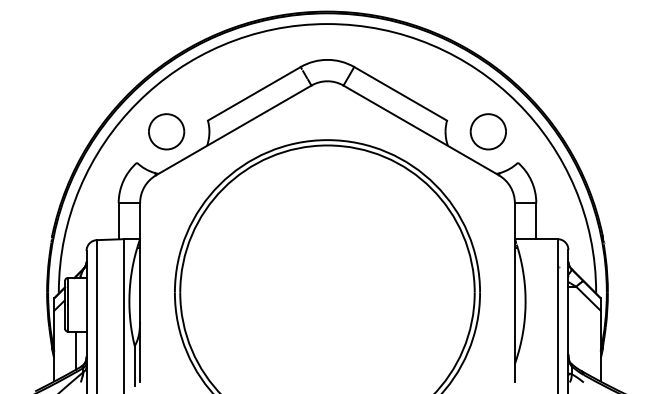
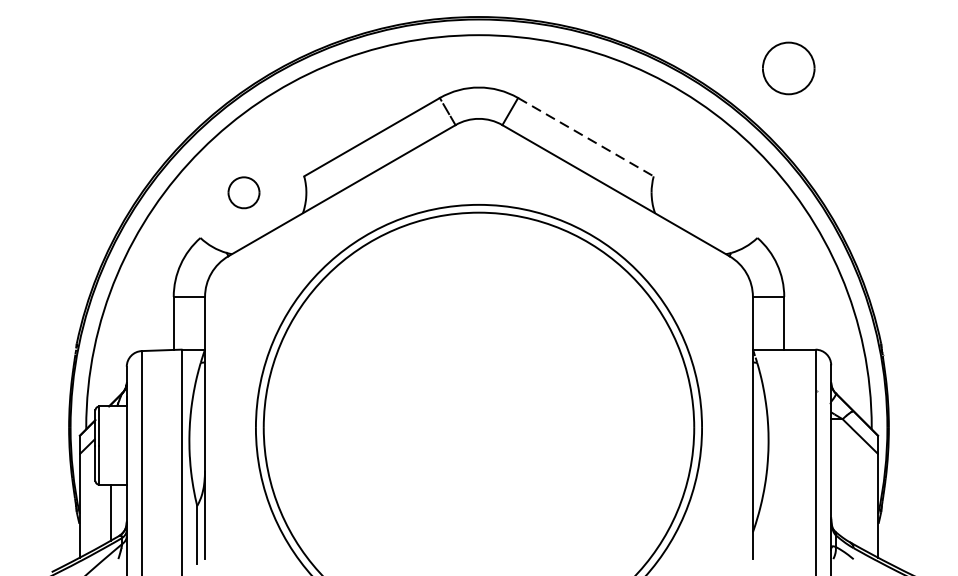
line: (400, 93) -> (585, 136), solid -> dashed
part: (166, 131) -> (243, 192), size x0.6
part: (487, 131) -> (787, 67), moved

